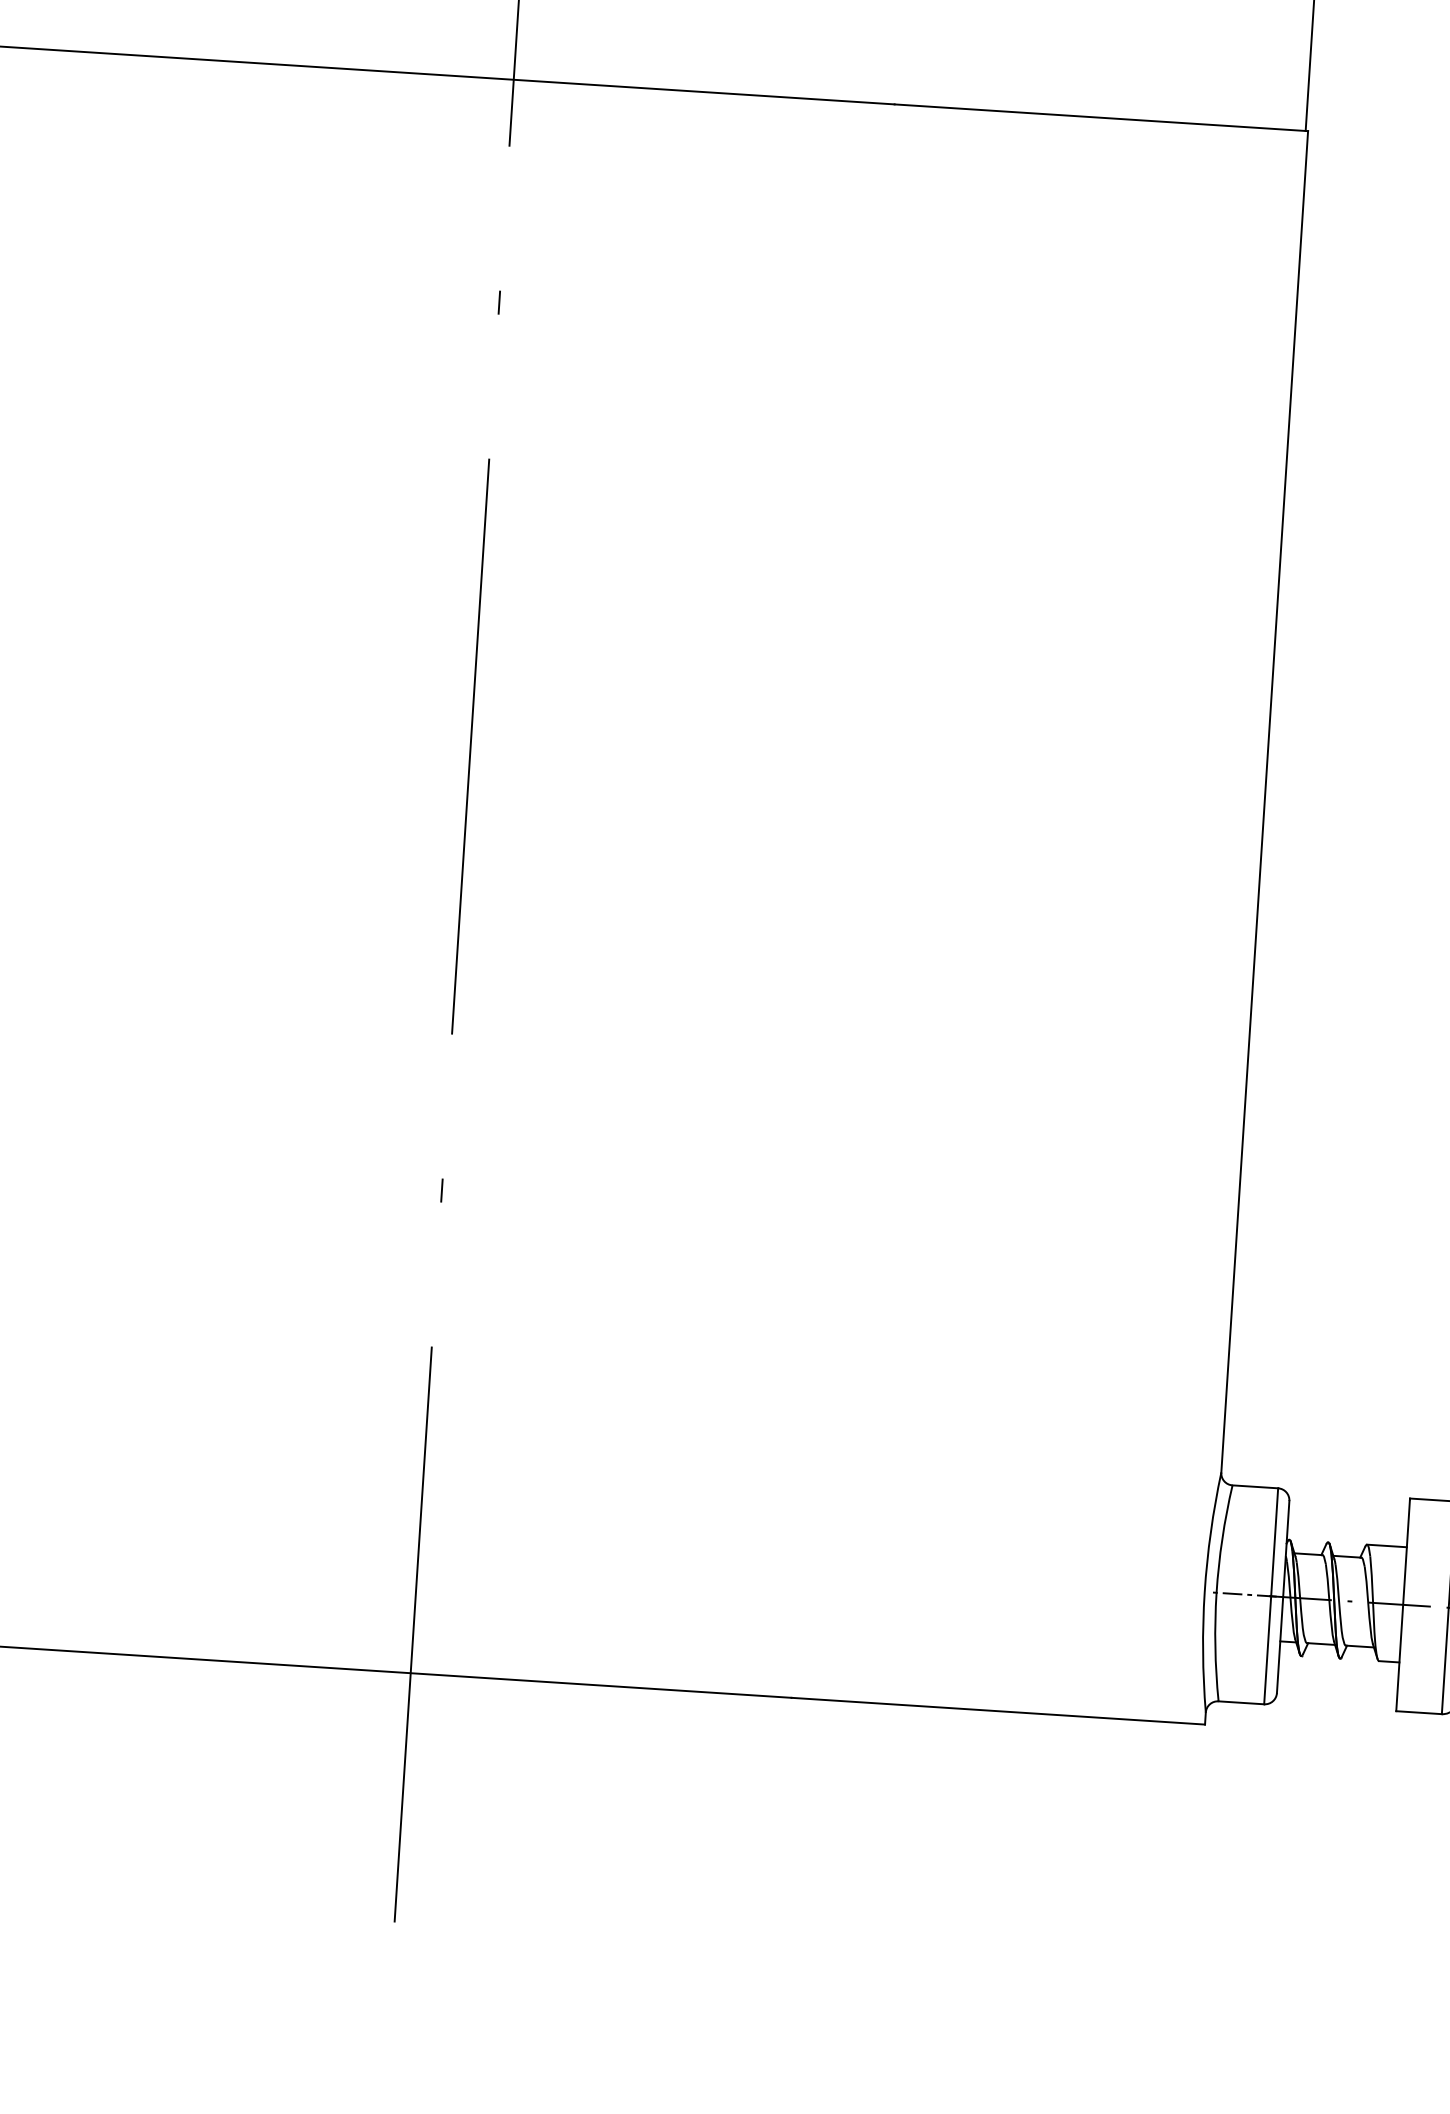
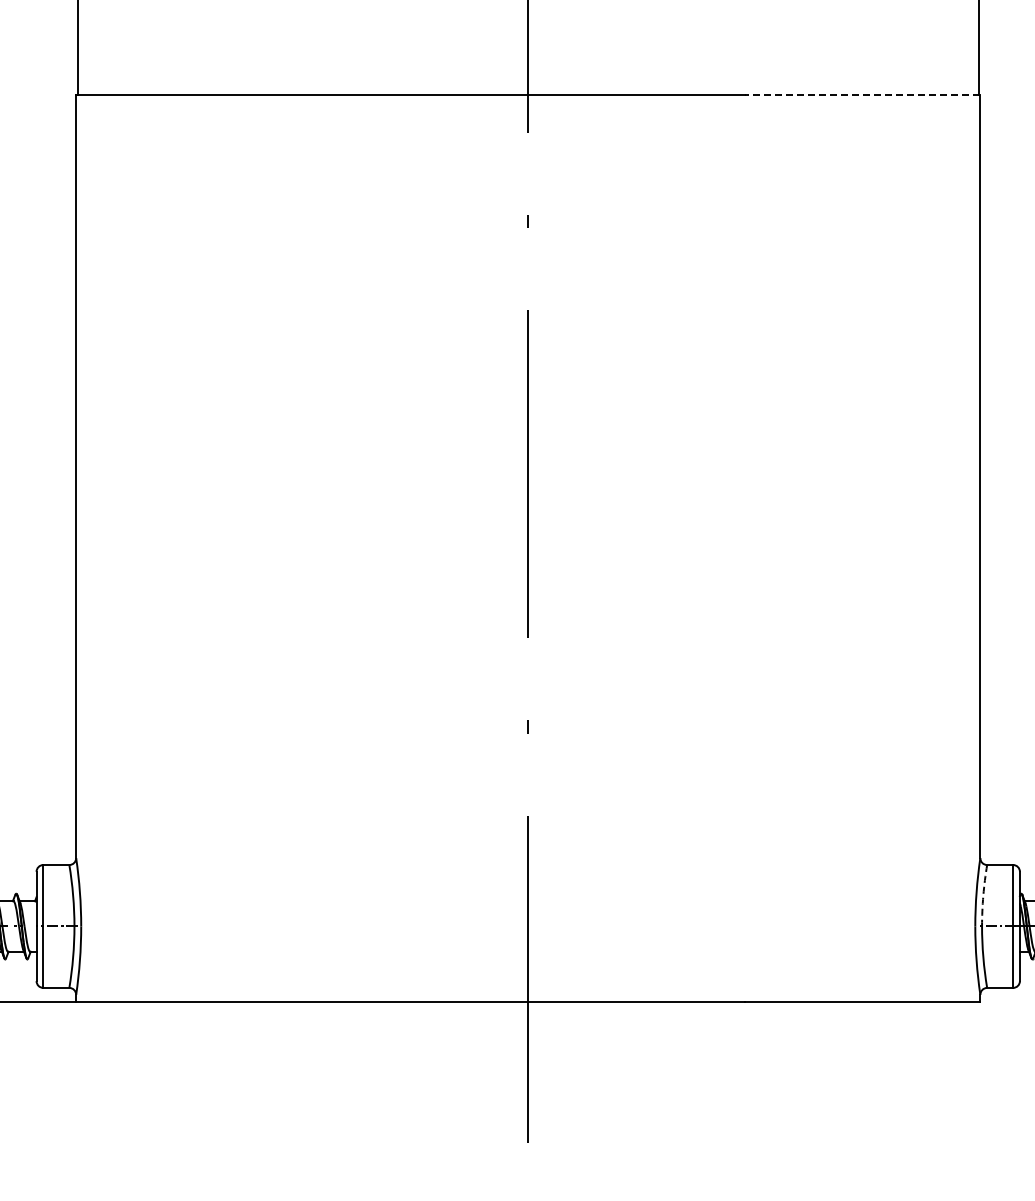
line: (1101, 117) -> (862, 94), solid -> dashed
arc: (1222, 1538) -> (983, 895), solid -> dashed

